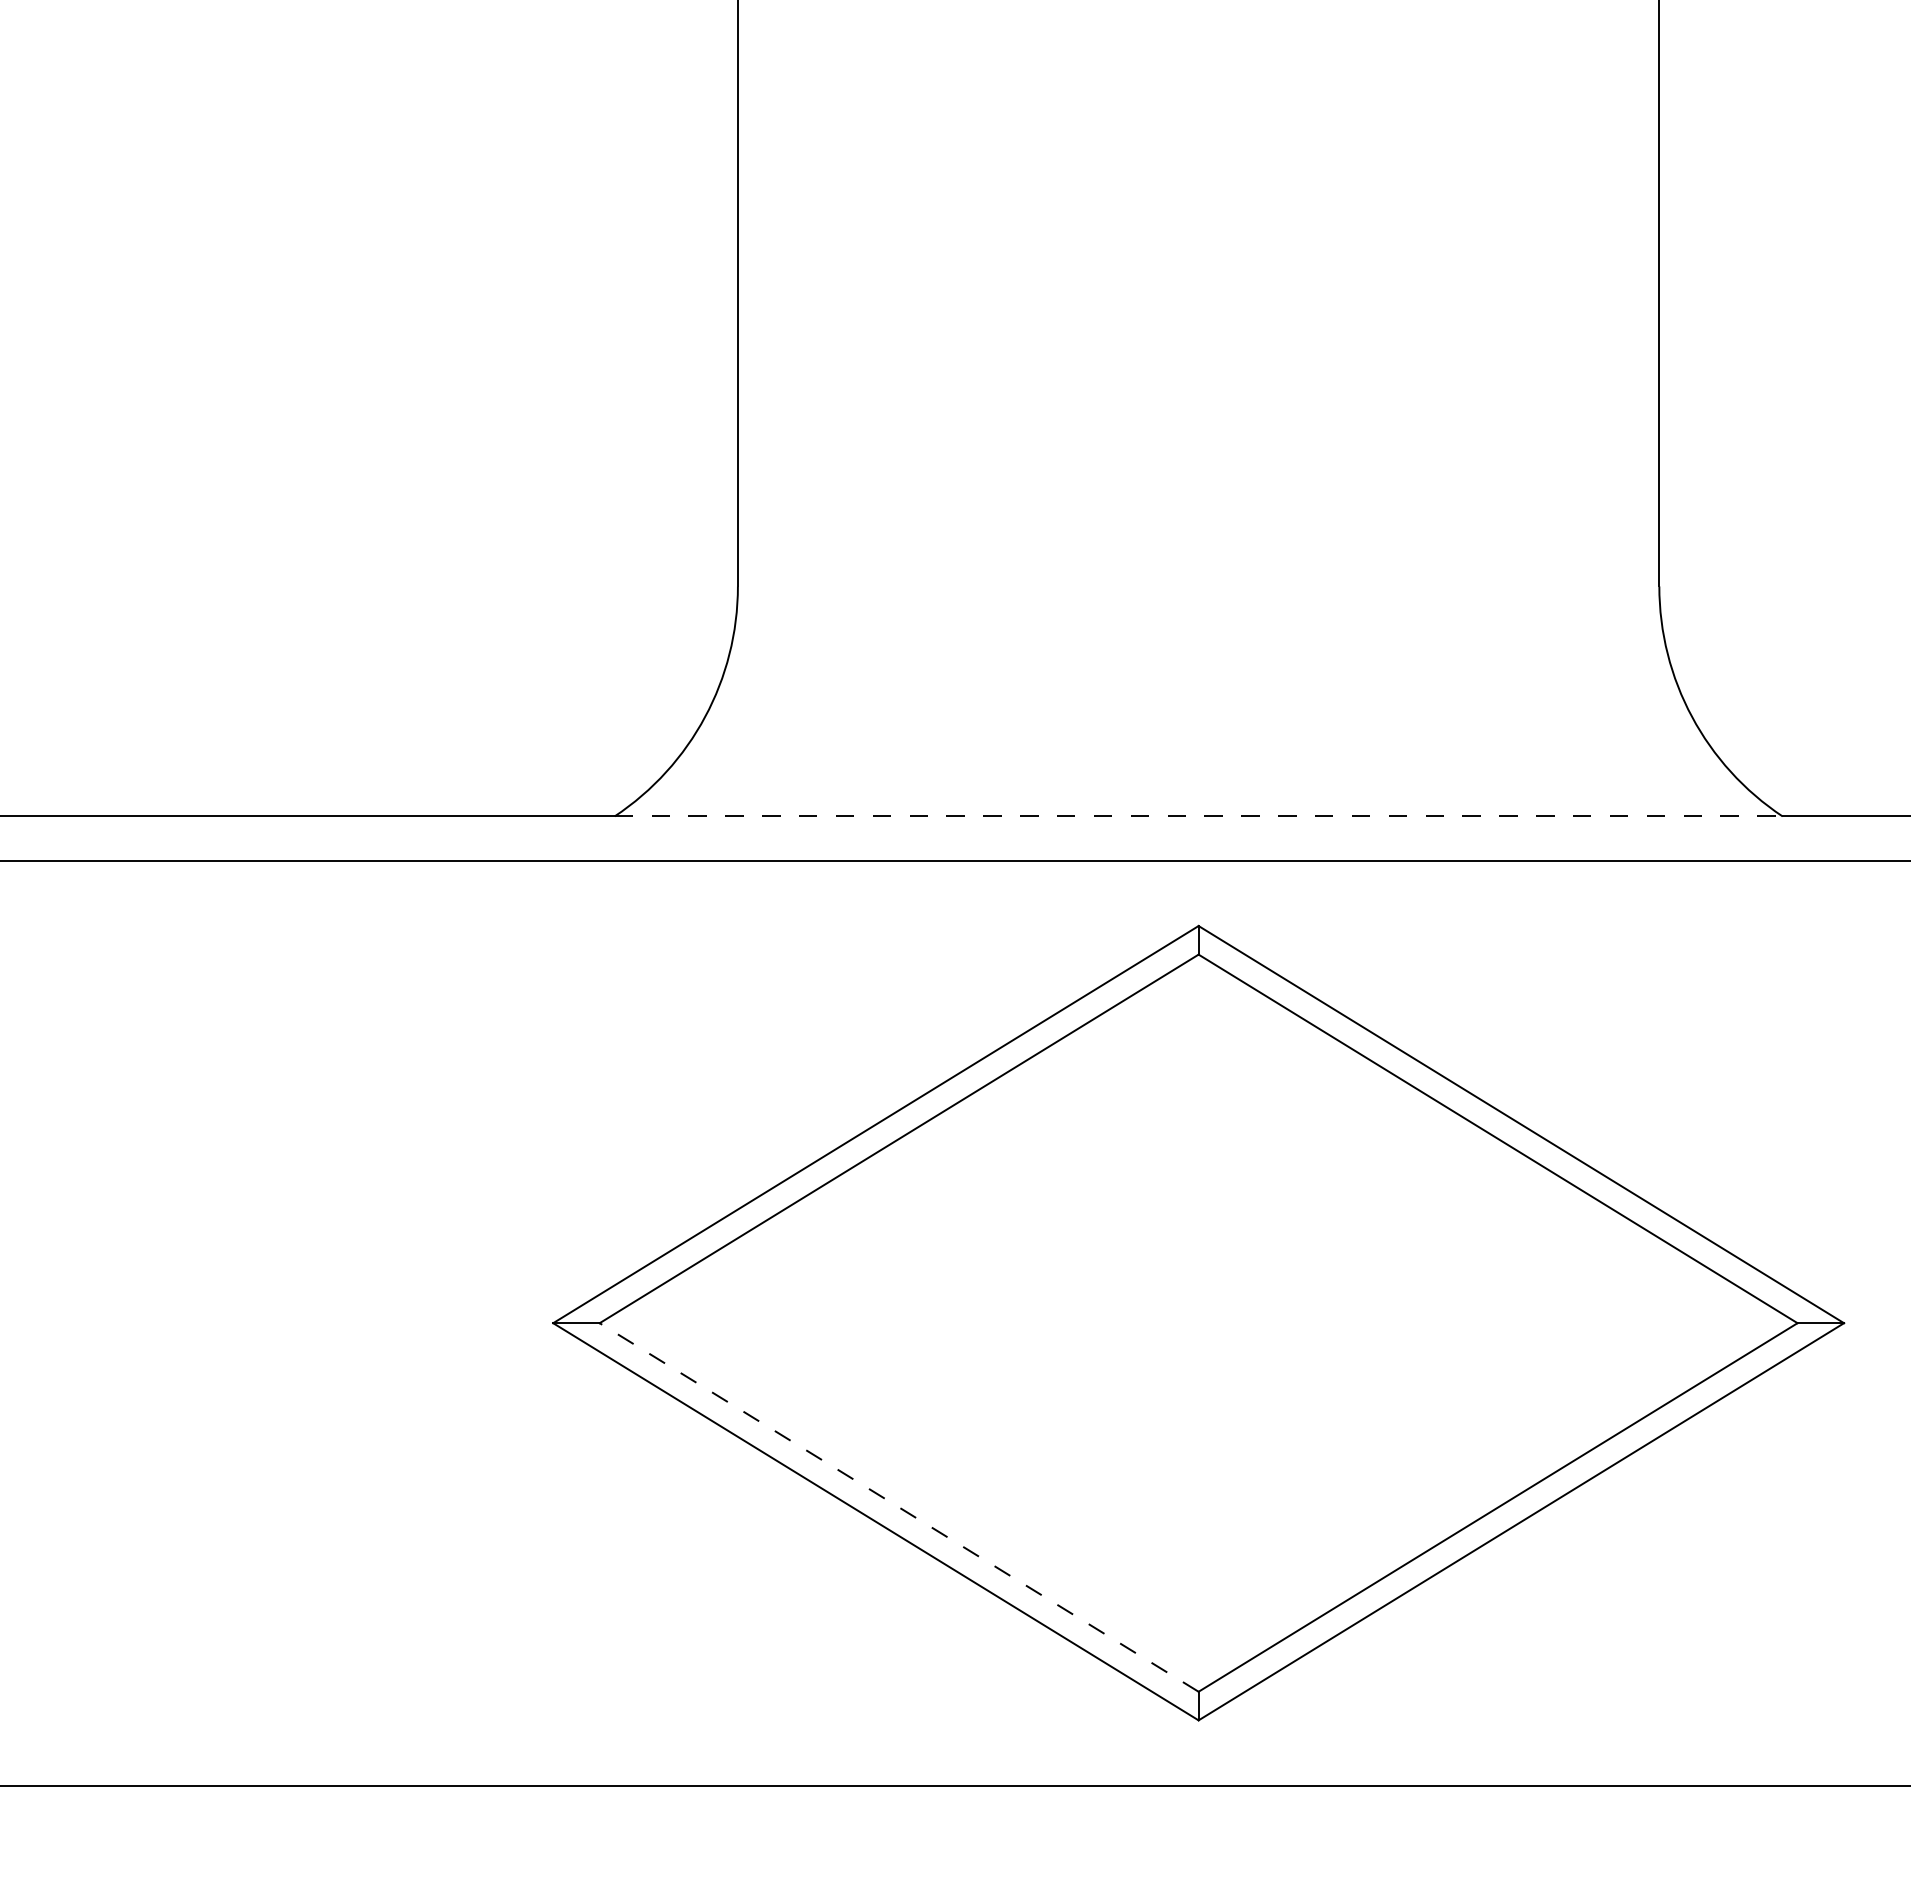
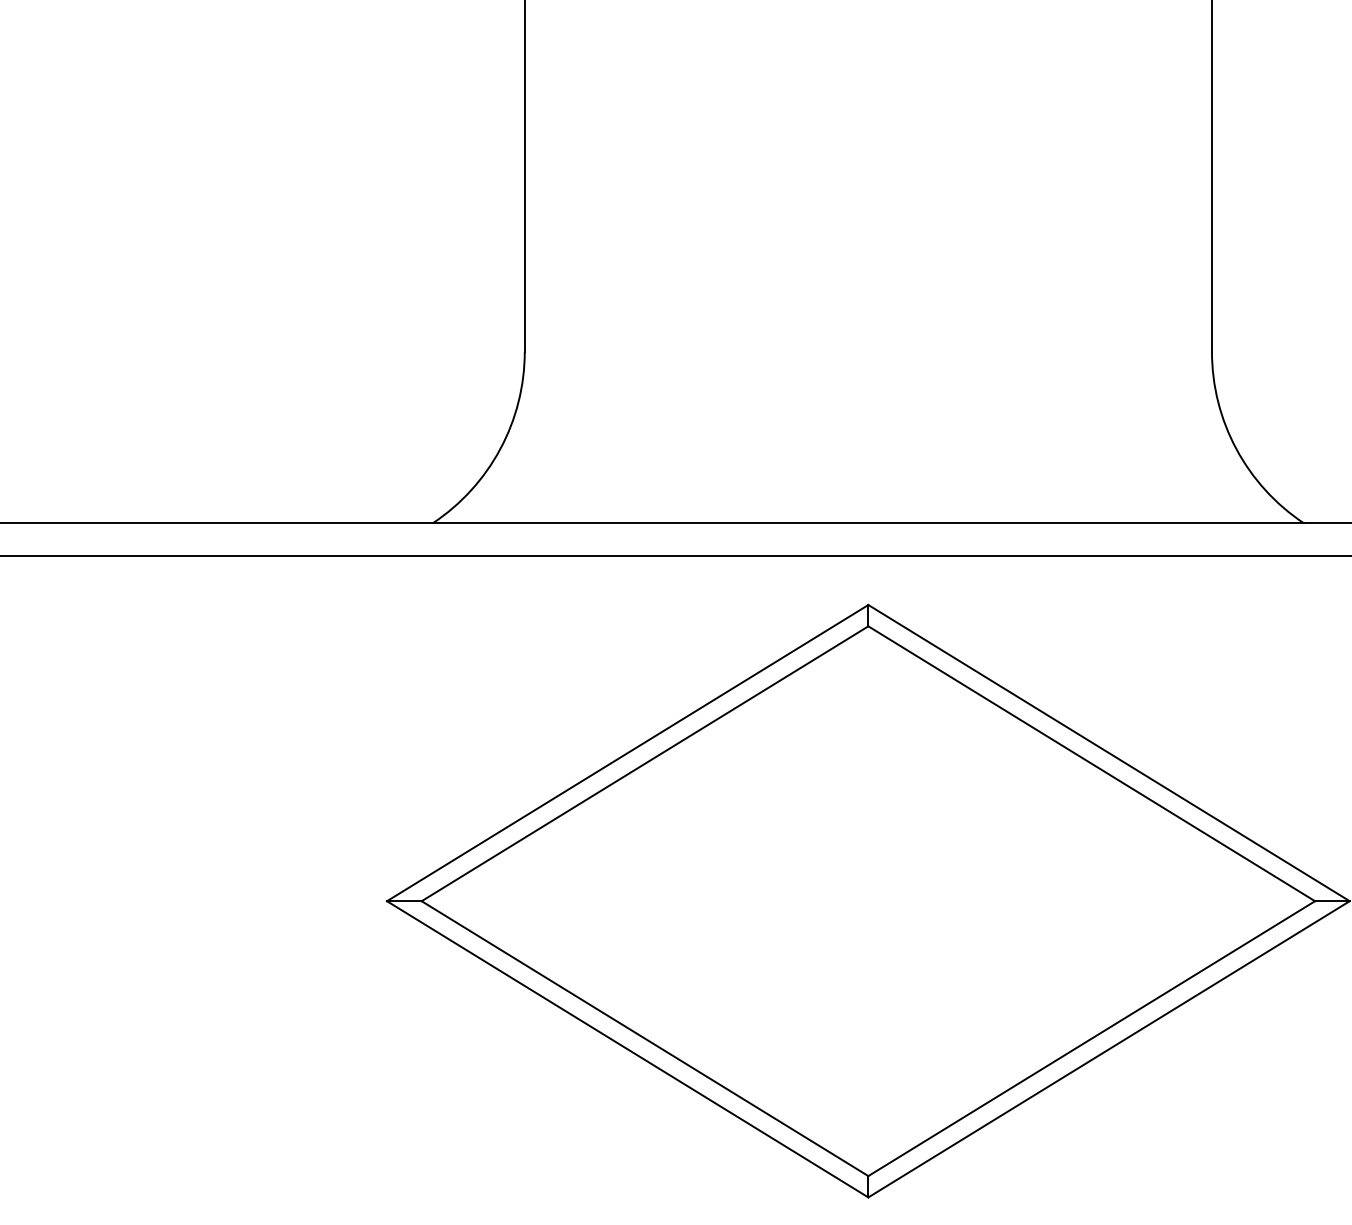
line: (1198, 816) -> (868, 523), dashed -> solid
line: (899, 1507) -> (645, 1038), dashed -> solid

